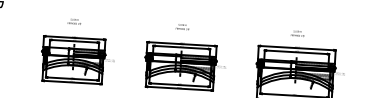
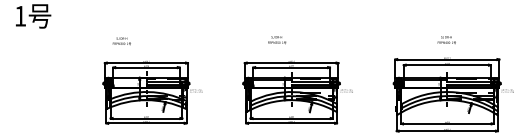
text: (74, 21) -> (121, 41), moved
text: (182, 27) -> (277, 40), moved

